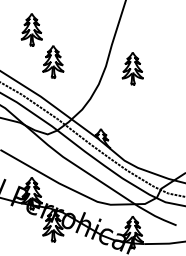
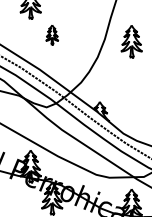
part: (53, 61) -> (52, 34), size x0.6

